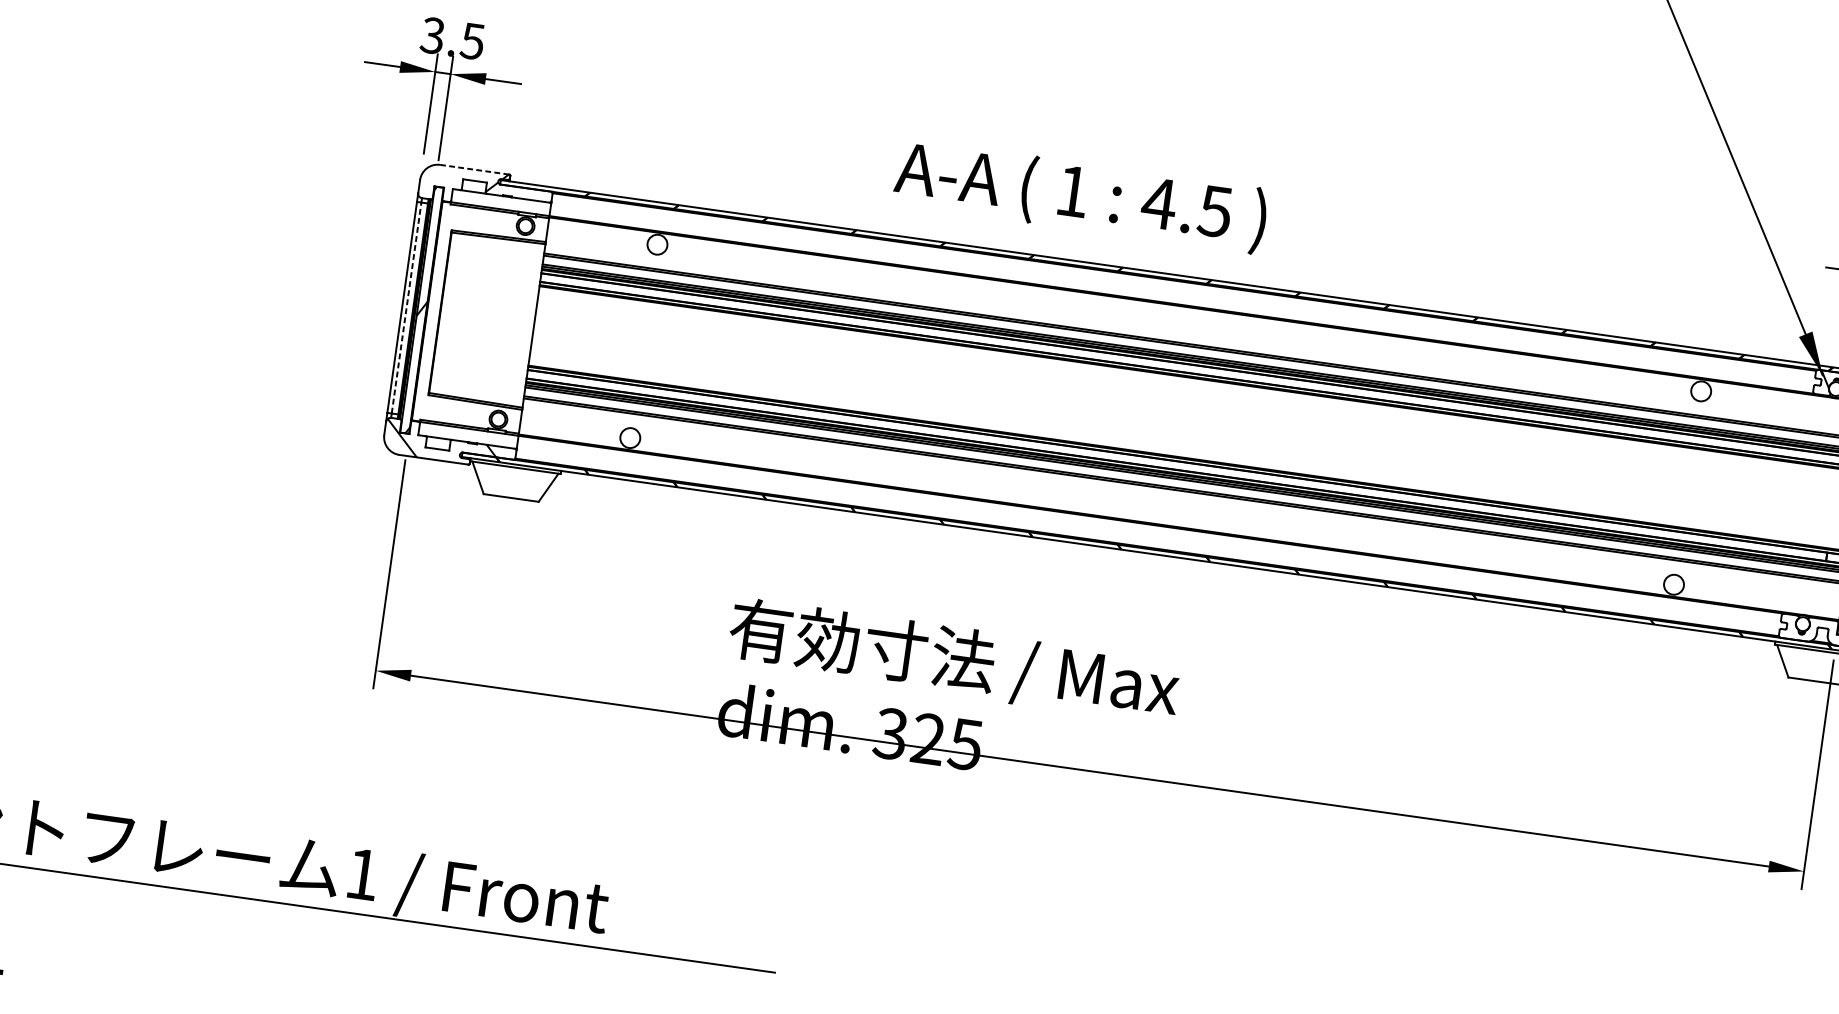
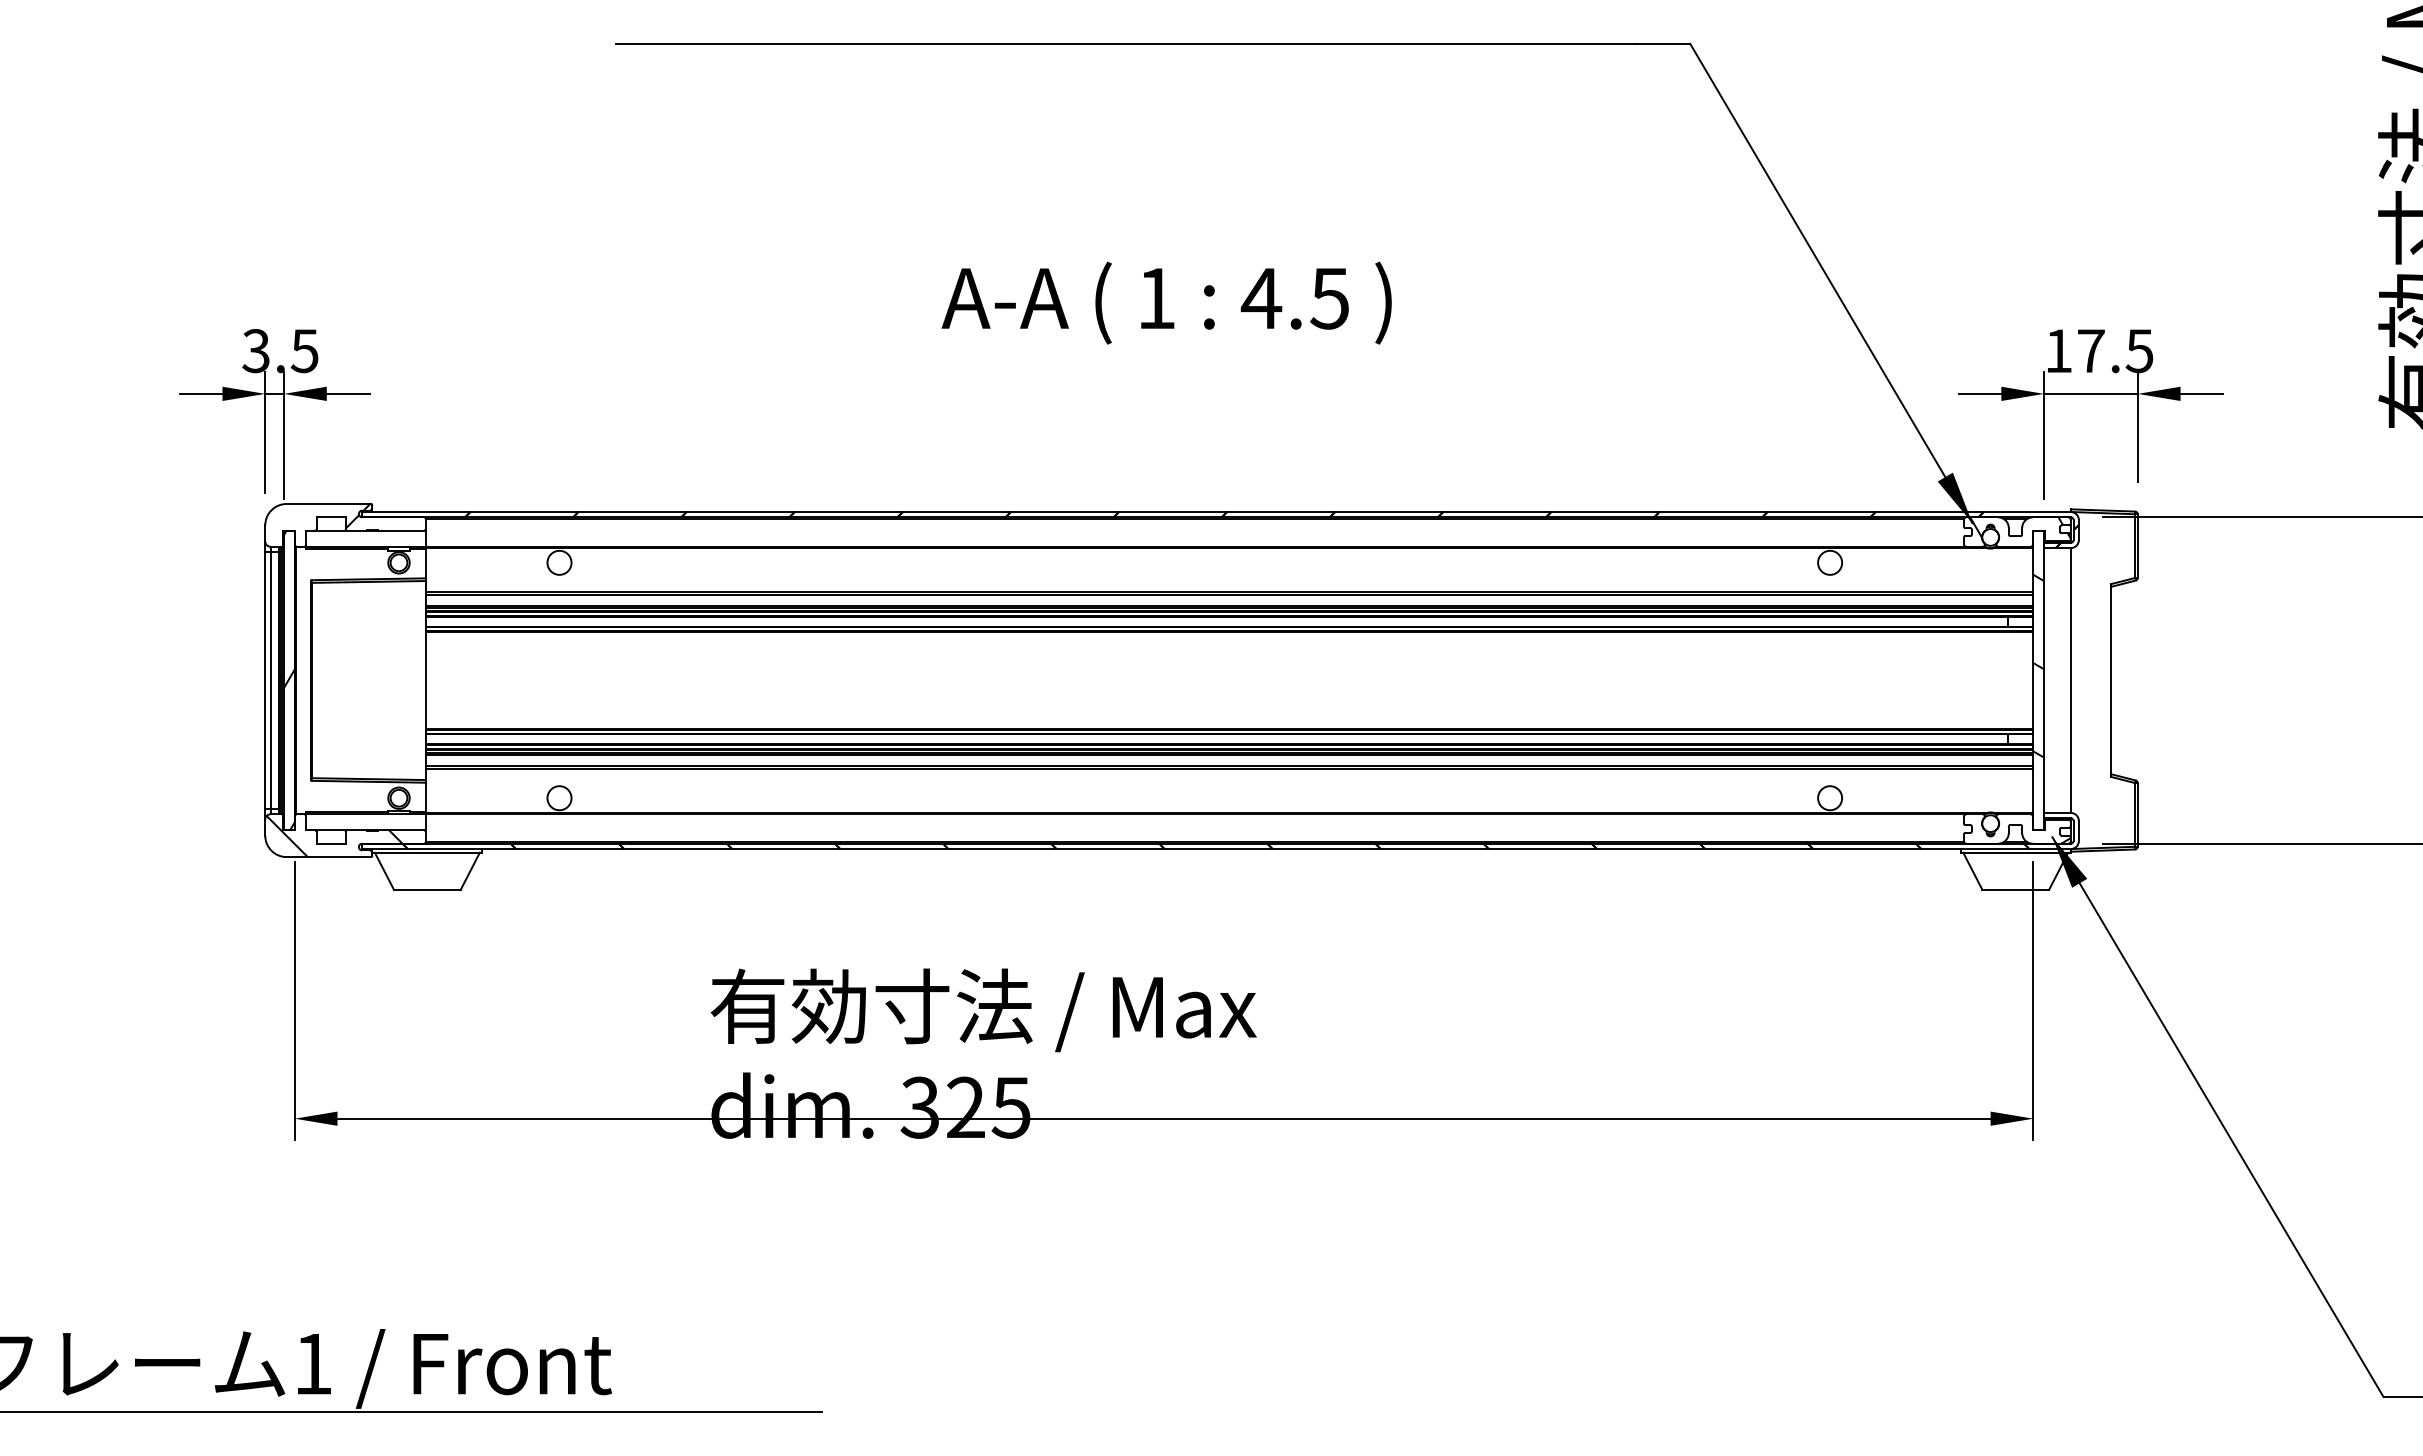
line: (474, 169) -> (328, 503), dashed -> solid
text: (1080, 195) -> (1166, 302), moved
line: (406, 308) -> (270, 680), dashed -> solid

